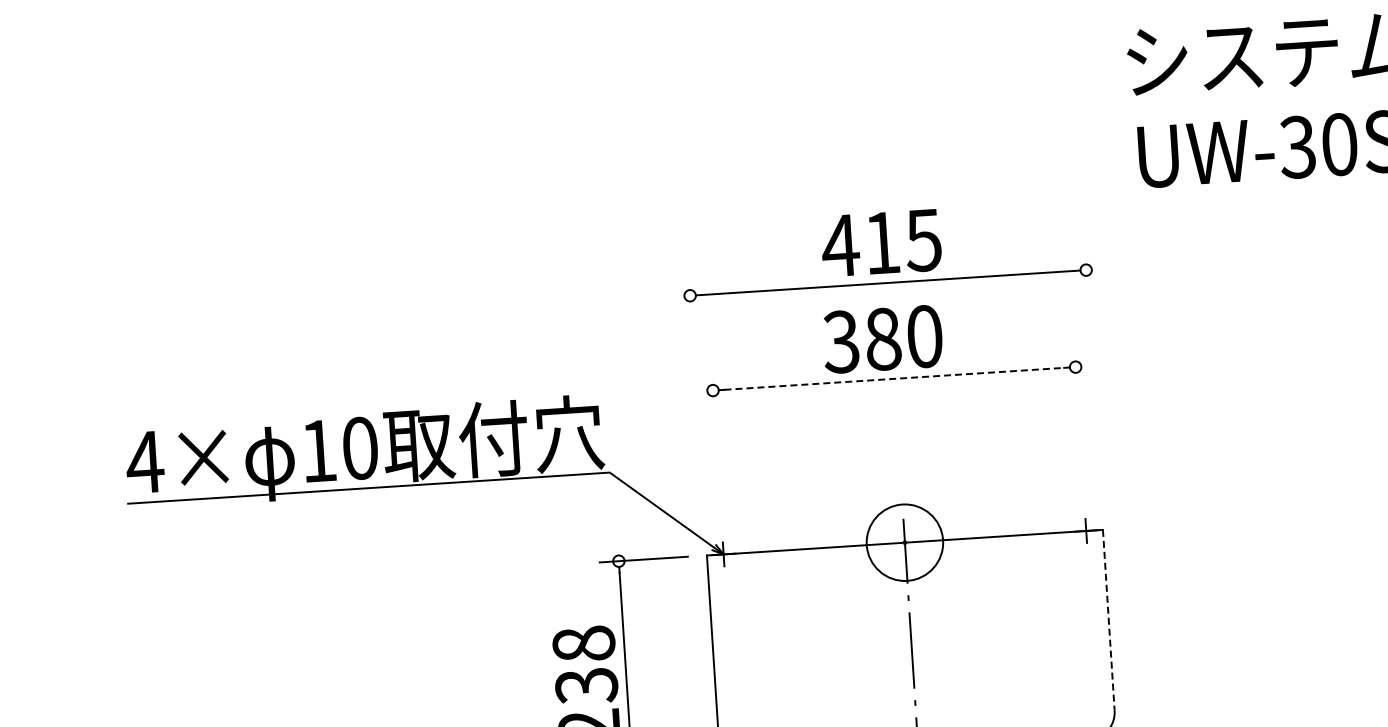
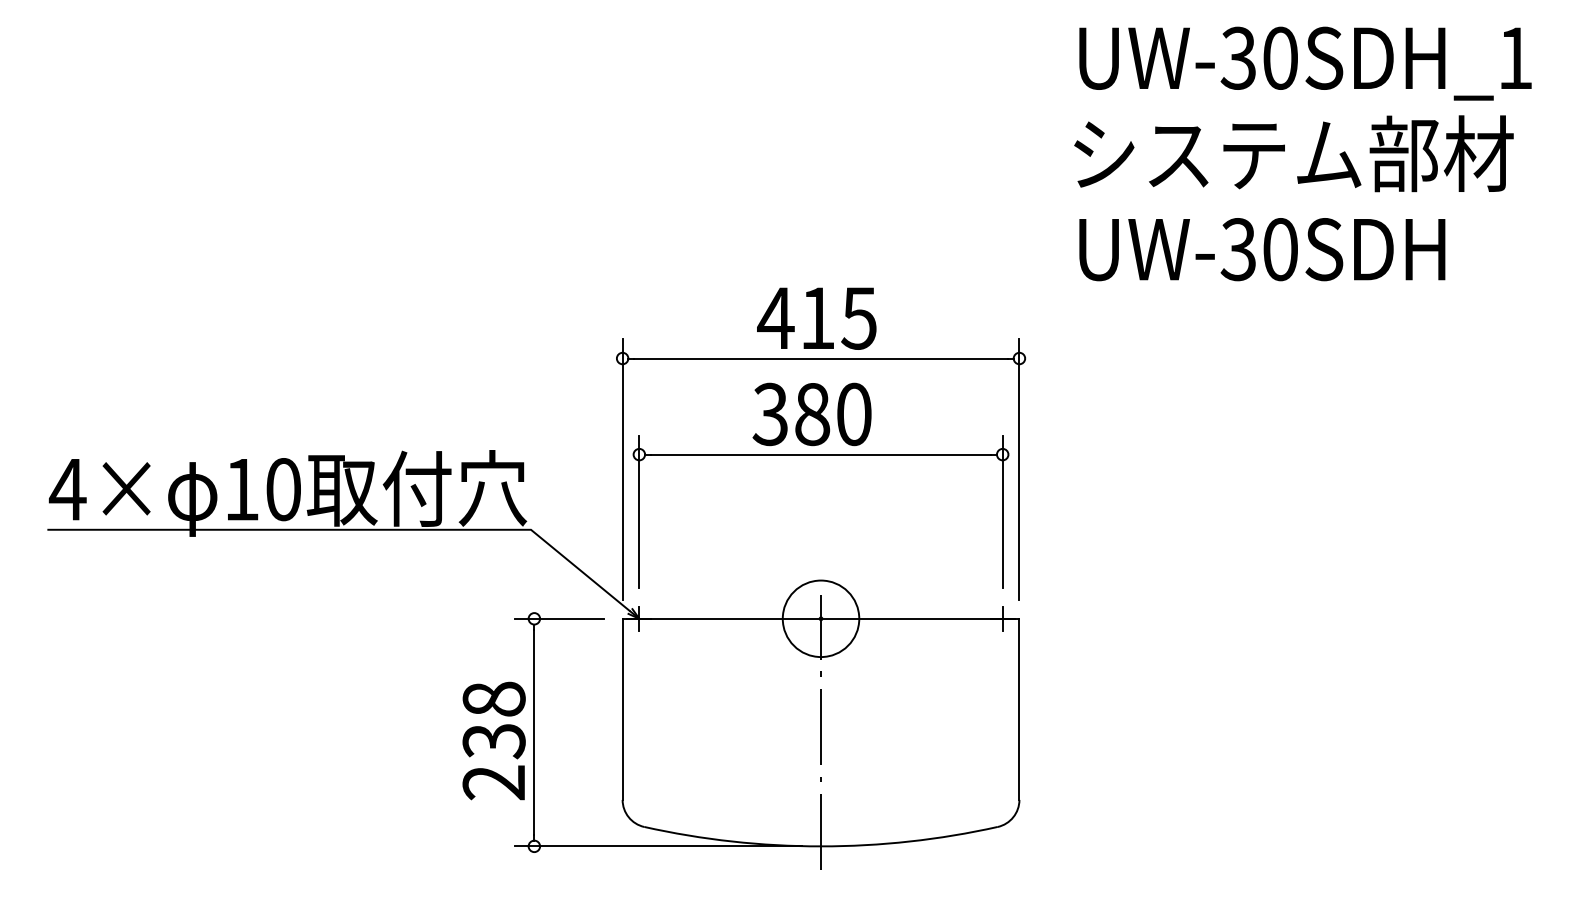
line: (894, 378) -> (821, 454), dashed -> solid
line: (1093, 380) -> (1019, 469), added
line: (697, 406) -> (622, 469), added
line: (1079, 423) -> (1002, 511), added
line: (716, 447) -> (639, 511), added
line: (1108, 620) -> (1019, 709), dashed -> solid

